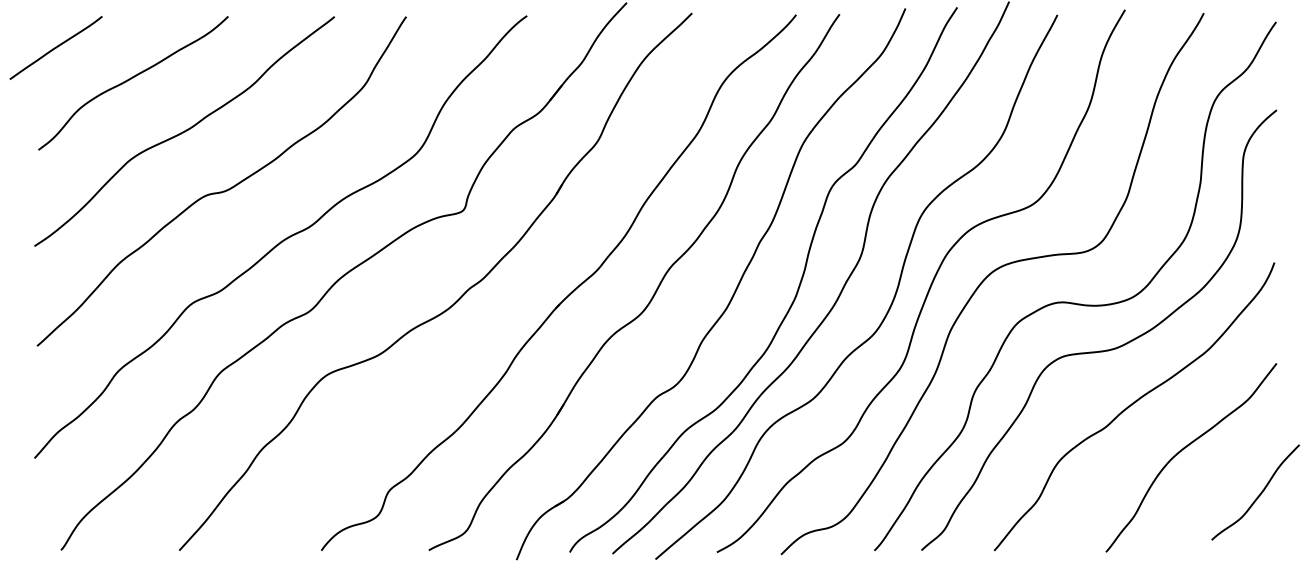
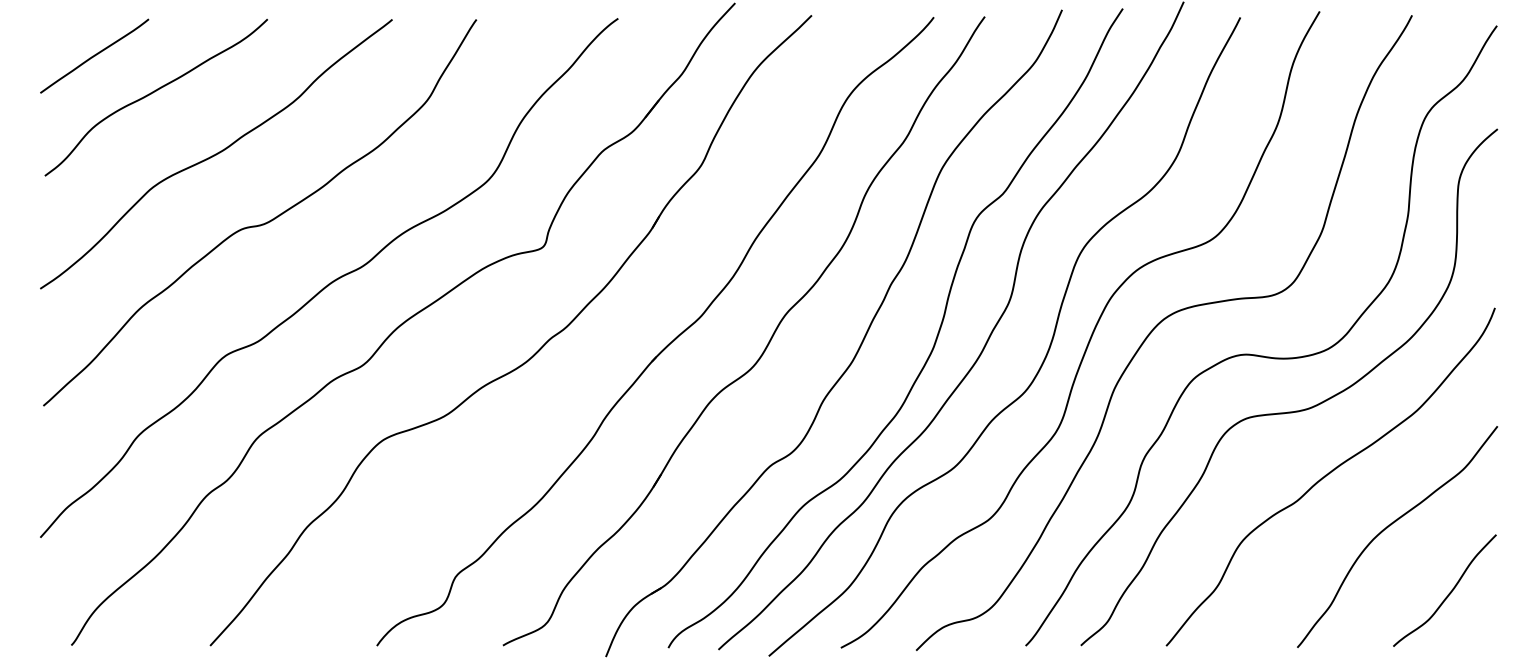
curve: (55, 47) -> (94, 55), moved
curve: (1258, 494) -> (1448, 593), moved

